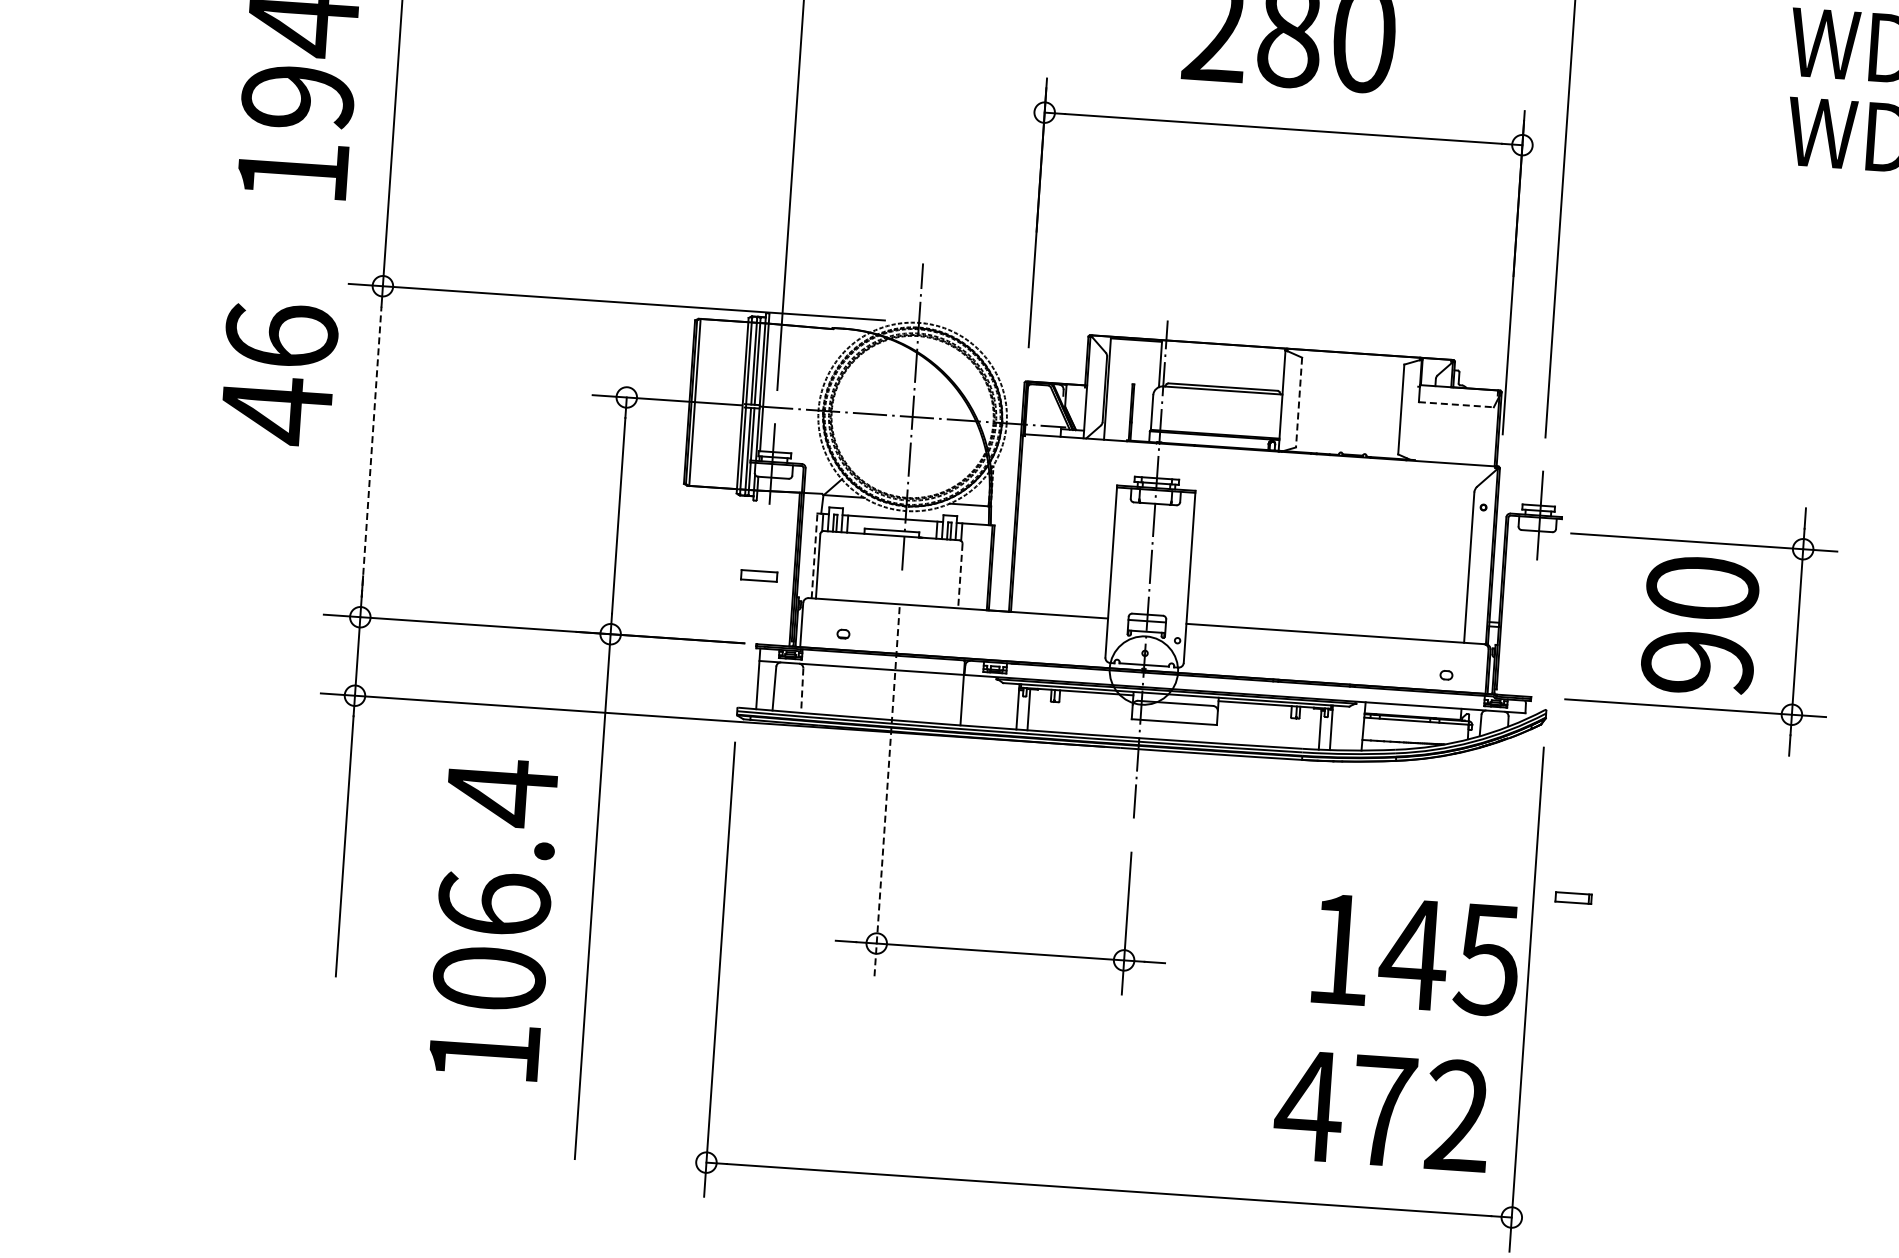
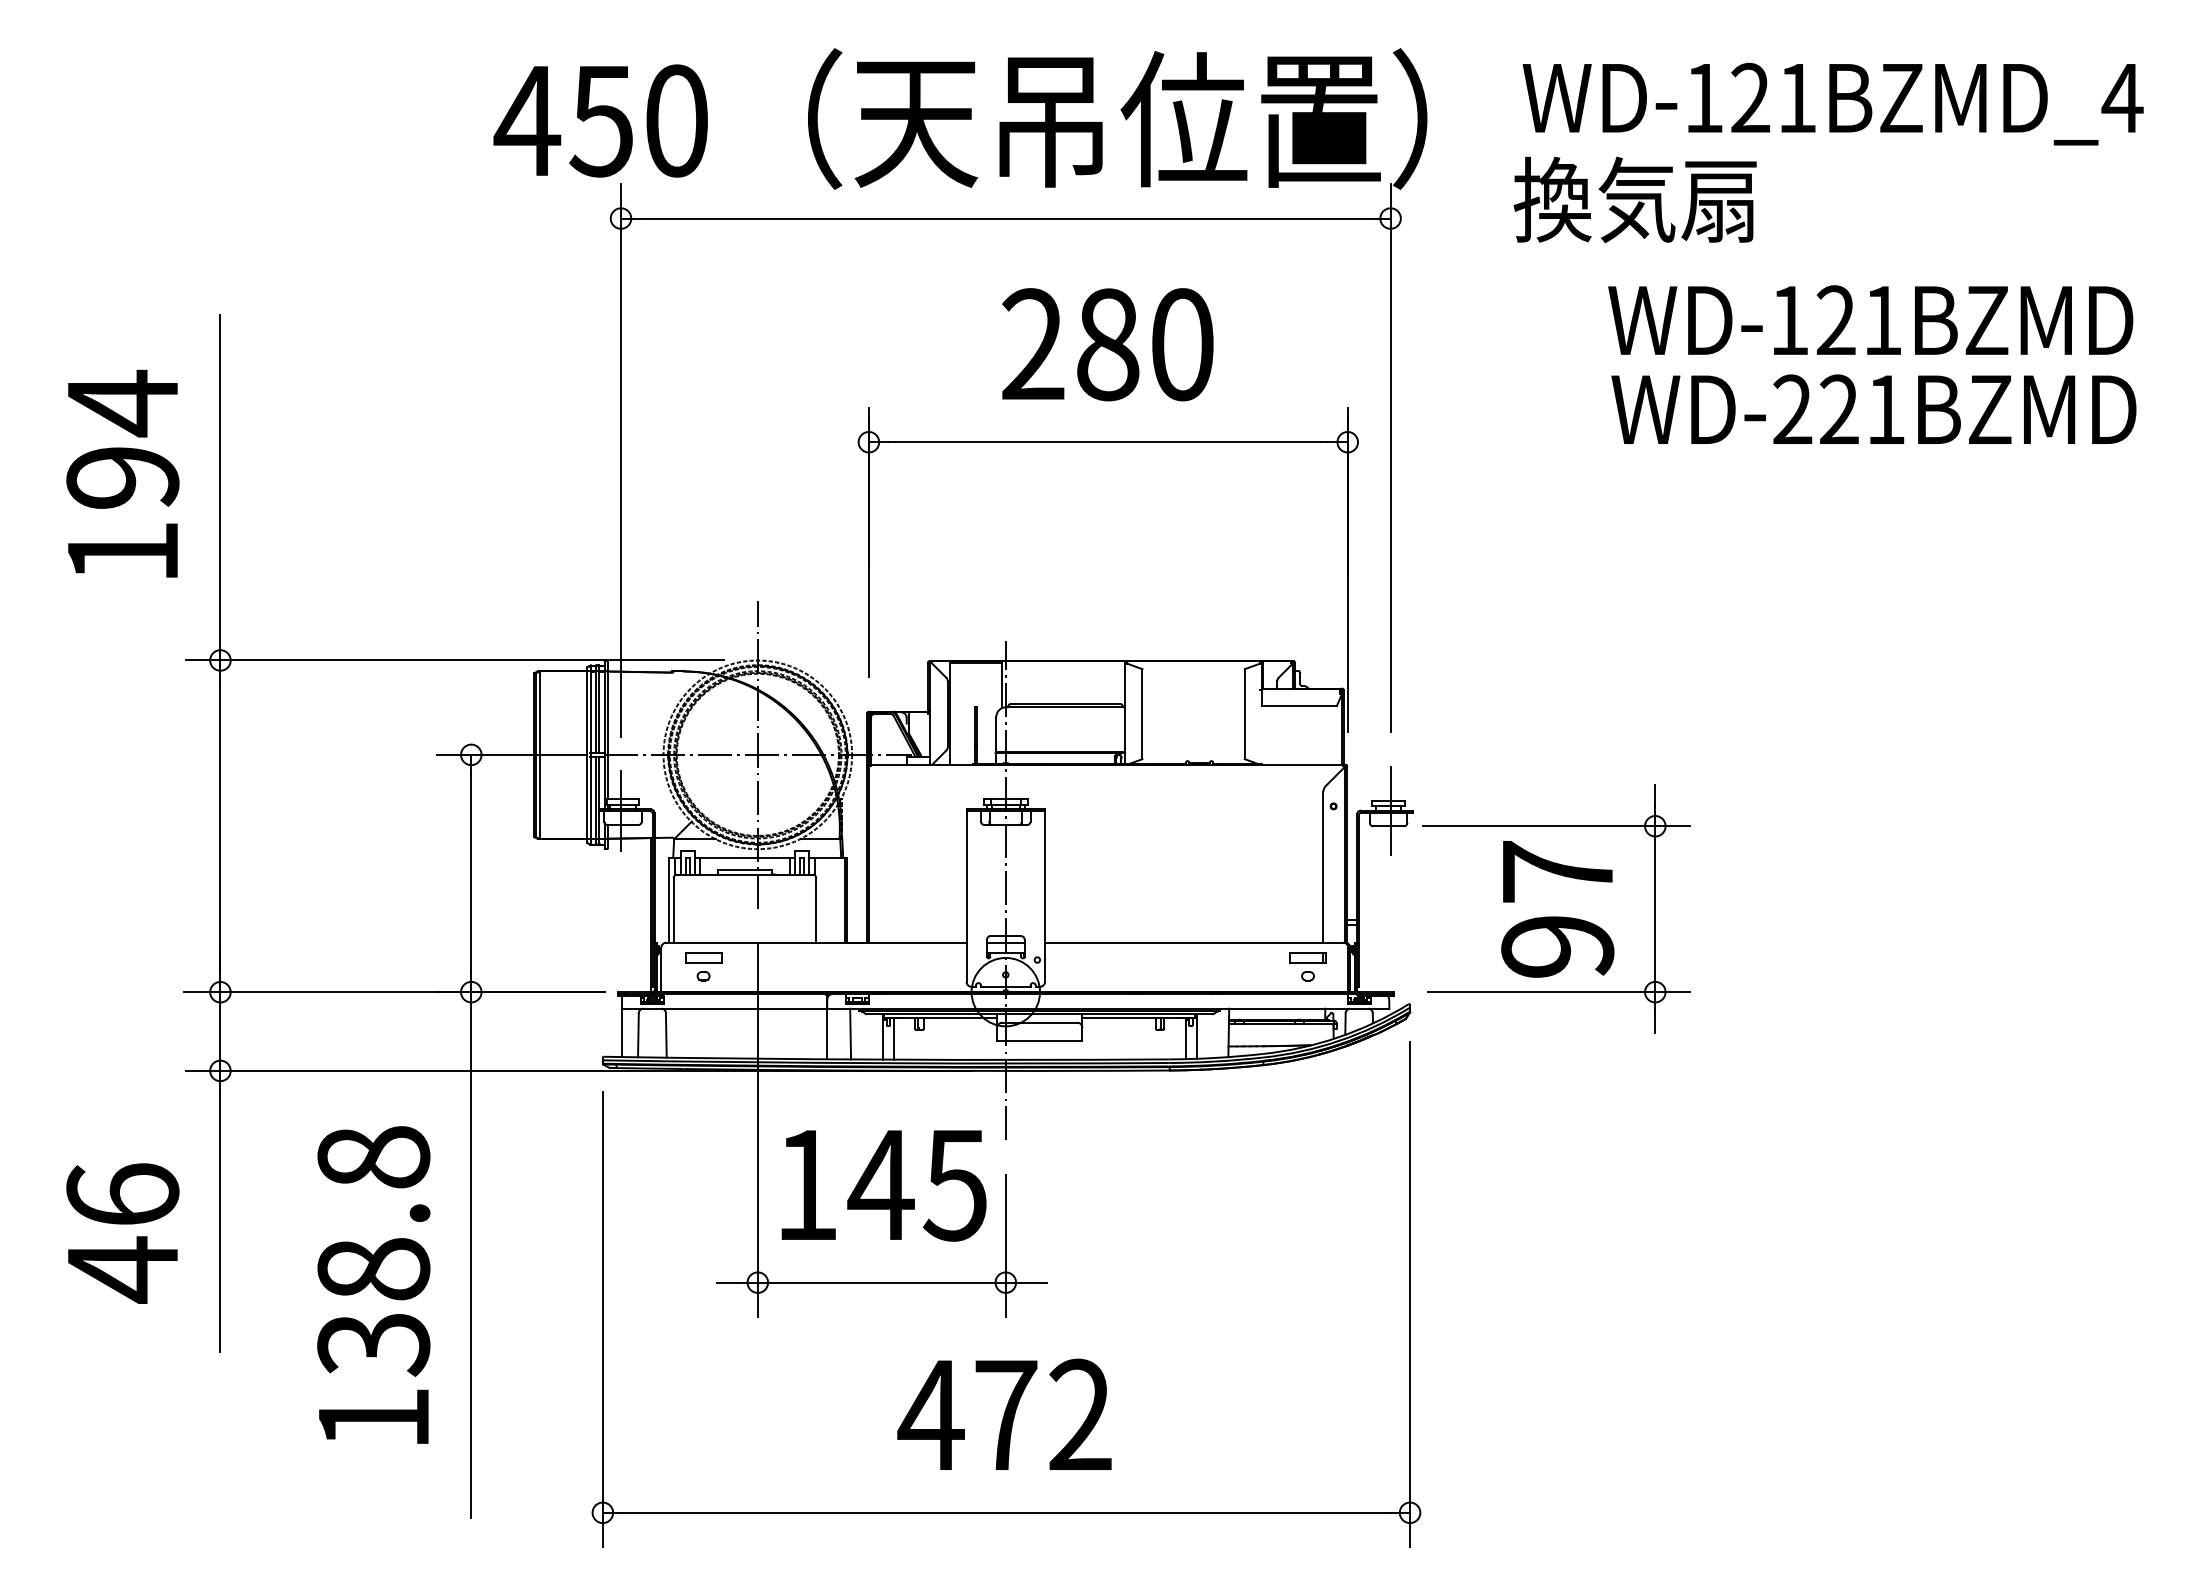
text: (278, 374) -> (122, 1233), moved
line: (1299, 402) -> (1142, 714), dashed -> solid
line: (1456, 404) -> (1299, 705), dashed -> solid
line: (371, 450) -> (220, 825), dashed -> solid
line: (814, 556) -> (669, 900), dashed -> solid
part: (759, 575) -> (703, 957), moved
line: (960, 576) -> (816, 910), dashed -> solid
text: (1702, 587) -> (1557, 871), 90 -> 97
line: (802, 690) -> (666, 1035), dashed -> solid
line: (986, 701) -> (850, 1033), added
line: (886, 792) -> (757, 1131), dashed -> solid
text: (495, 885) -> (373, 1250), 106.4 -> 138.8
part: (1573, 897) -> (1307, 957), moved
text: (1415, 955) -> (883, 1185), moved
text: (1382, 1109) -> (1004, 1413), moved

